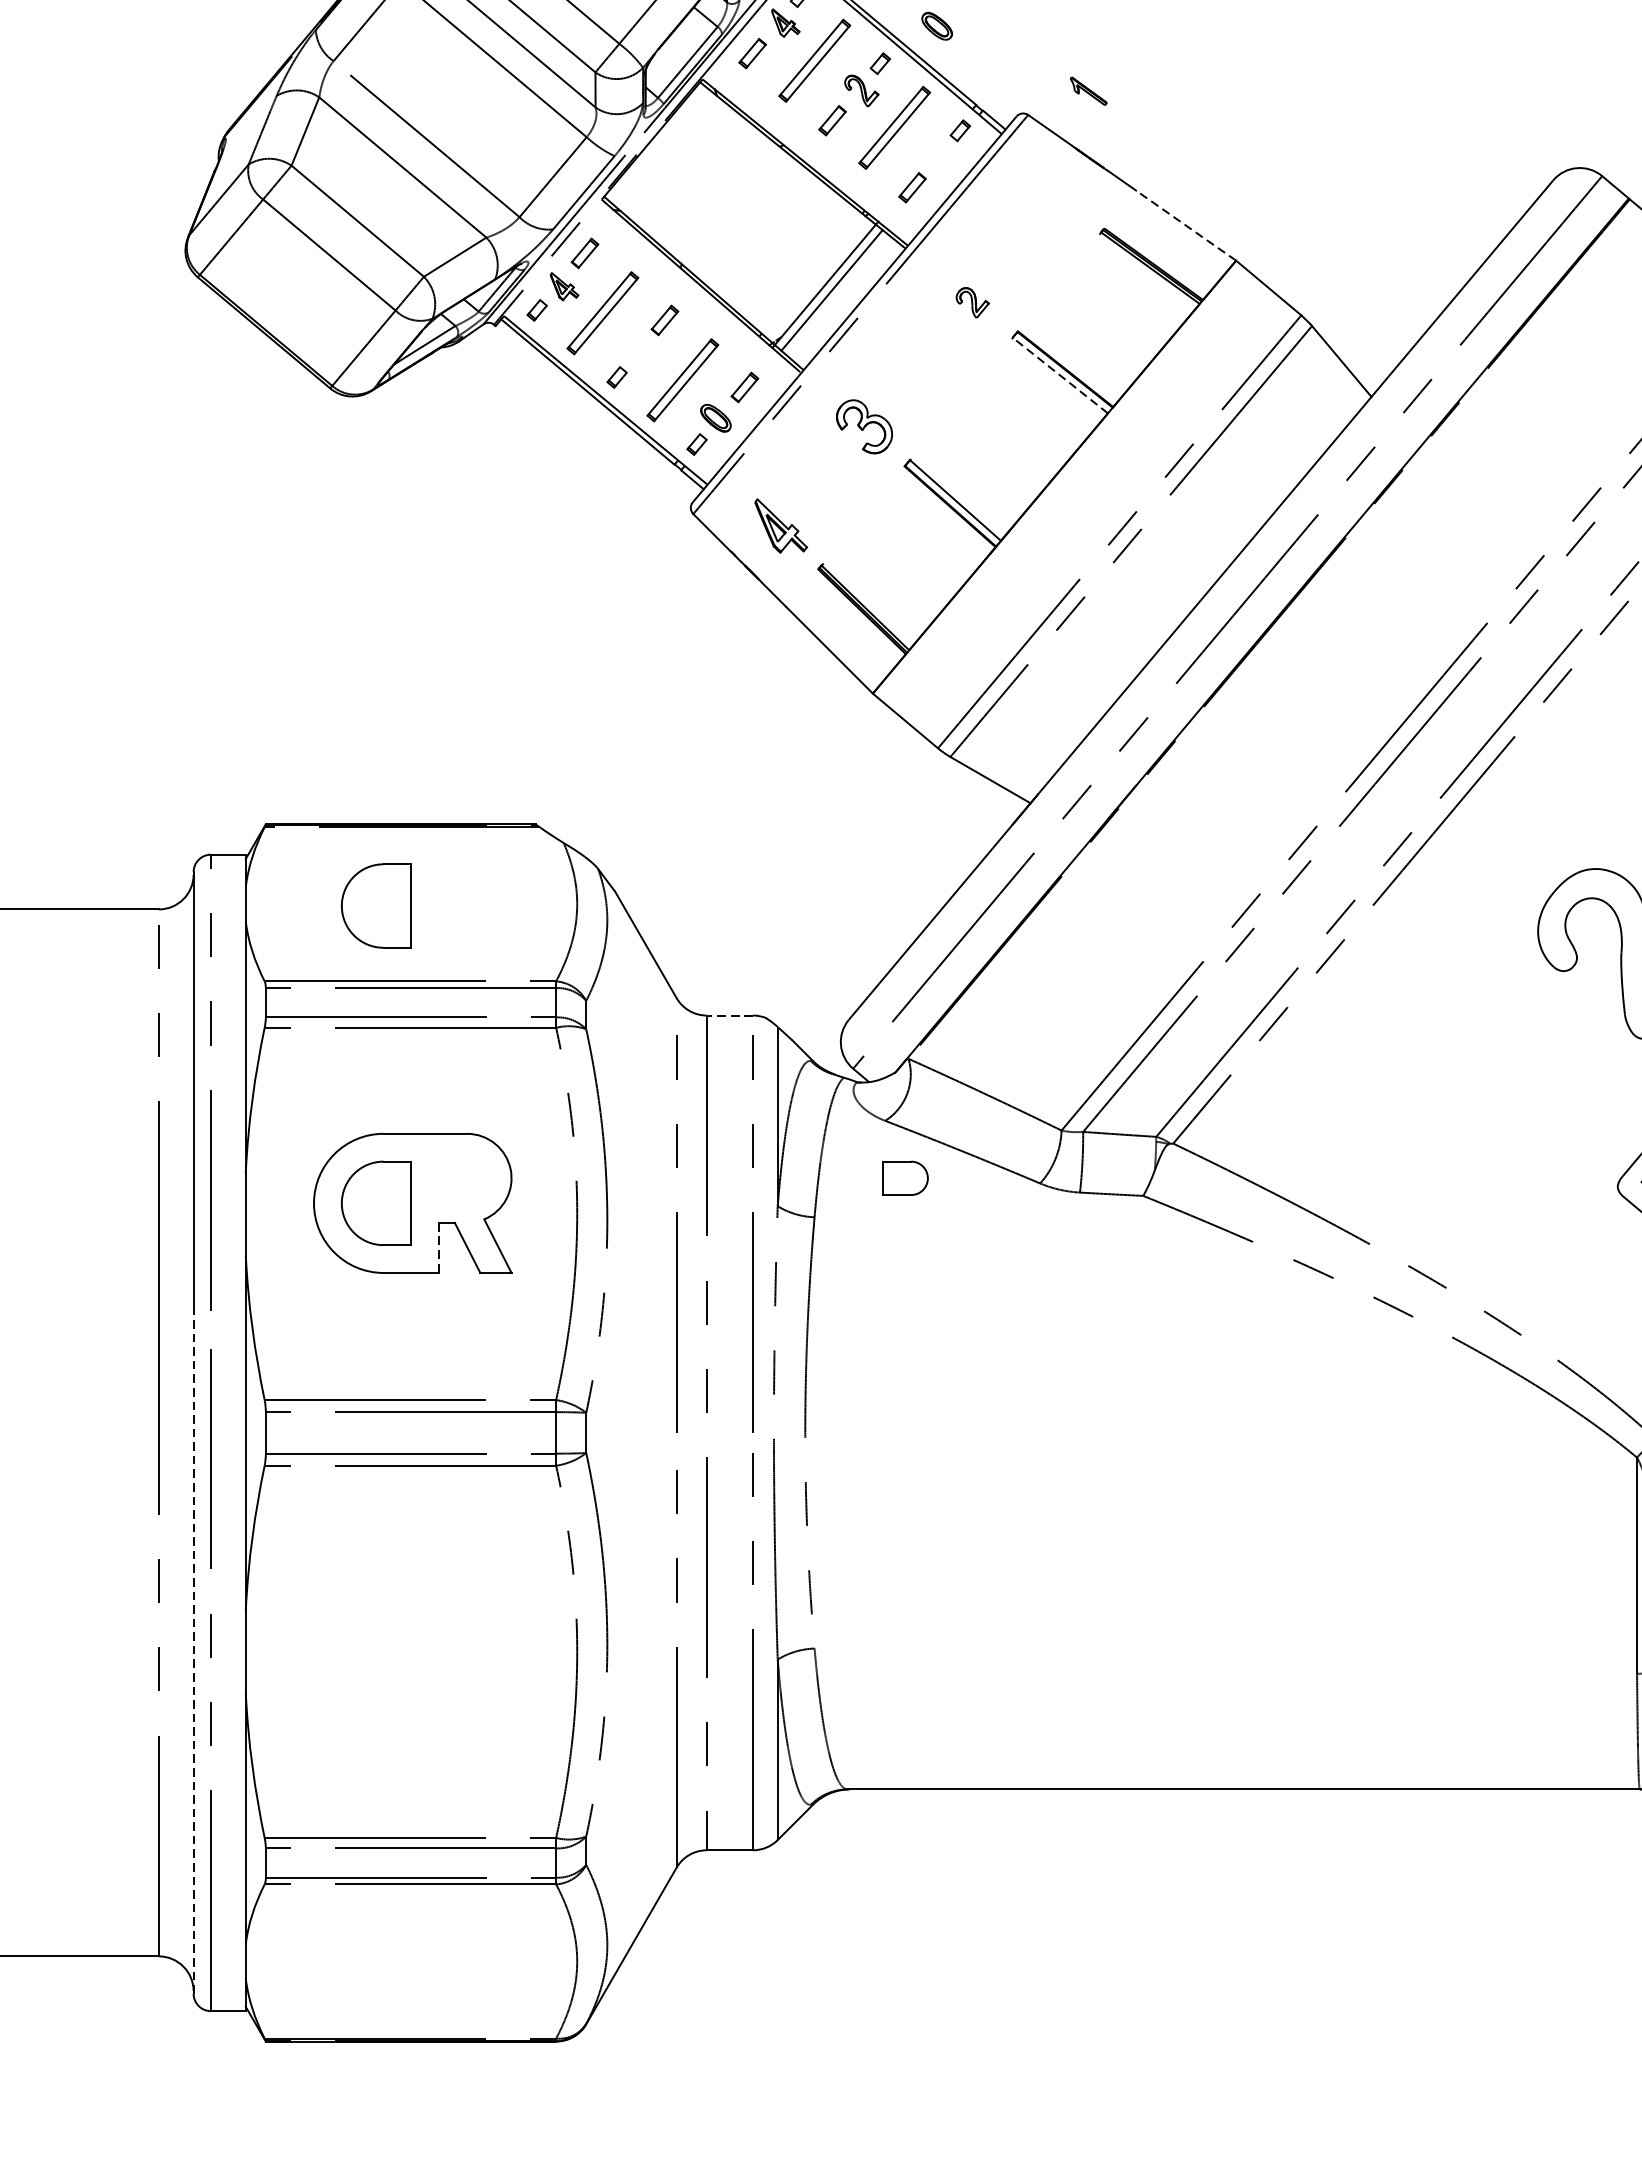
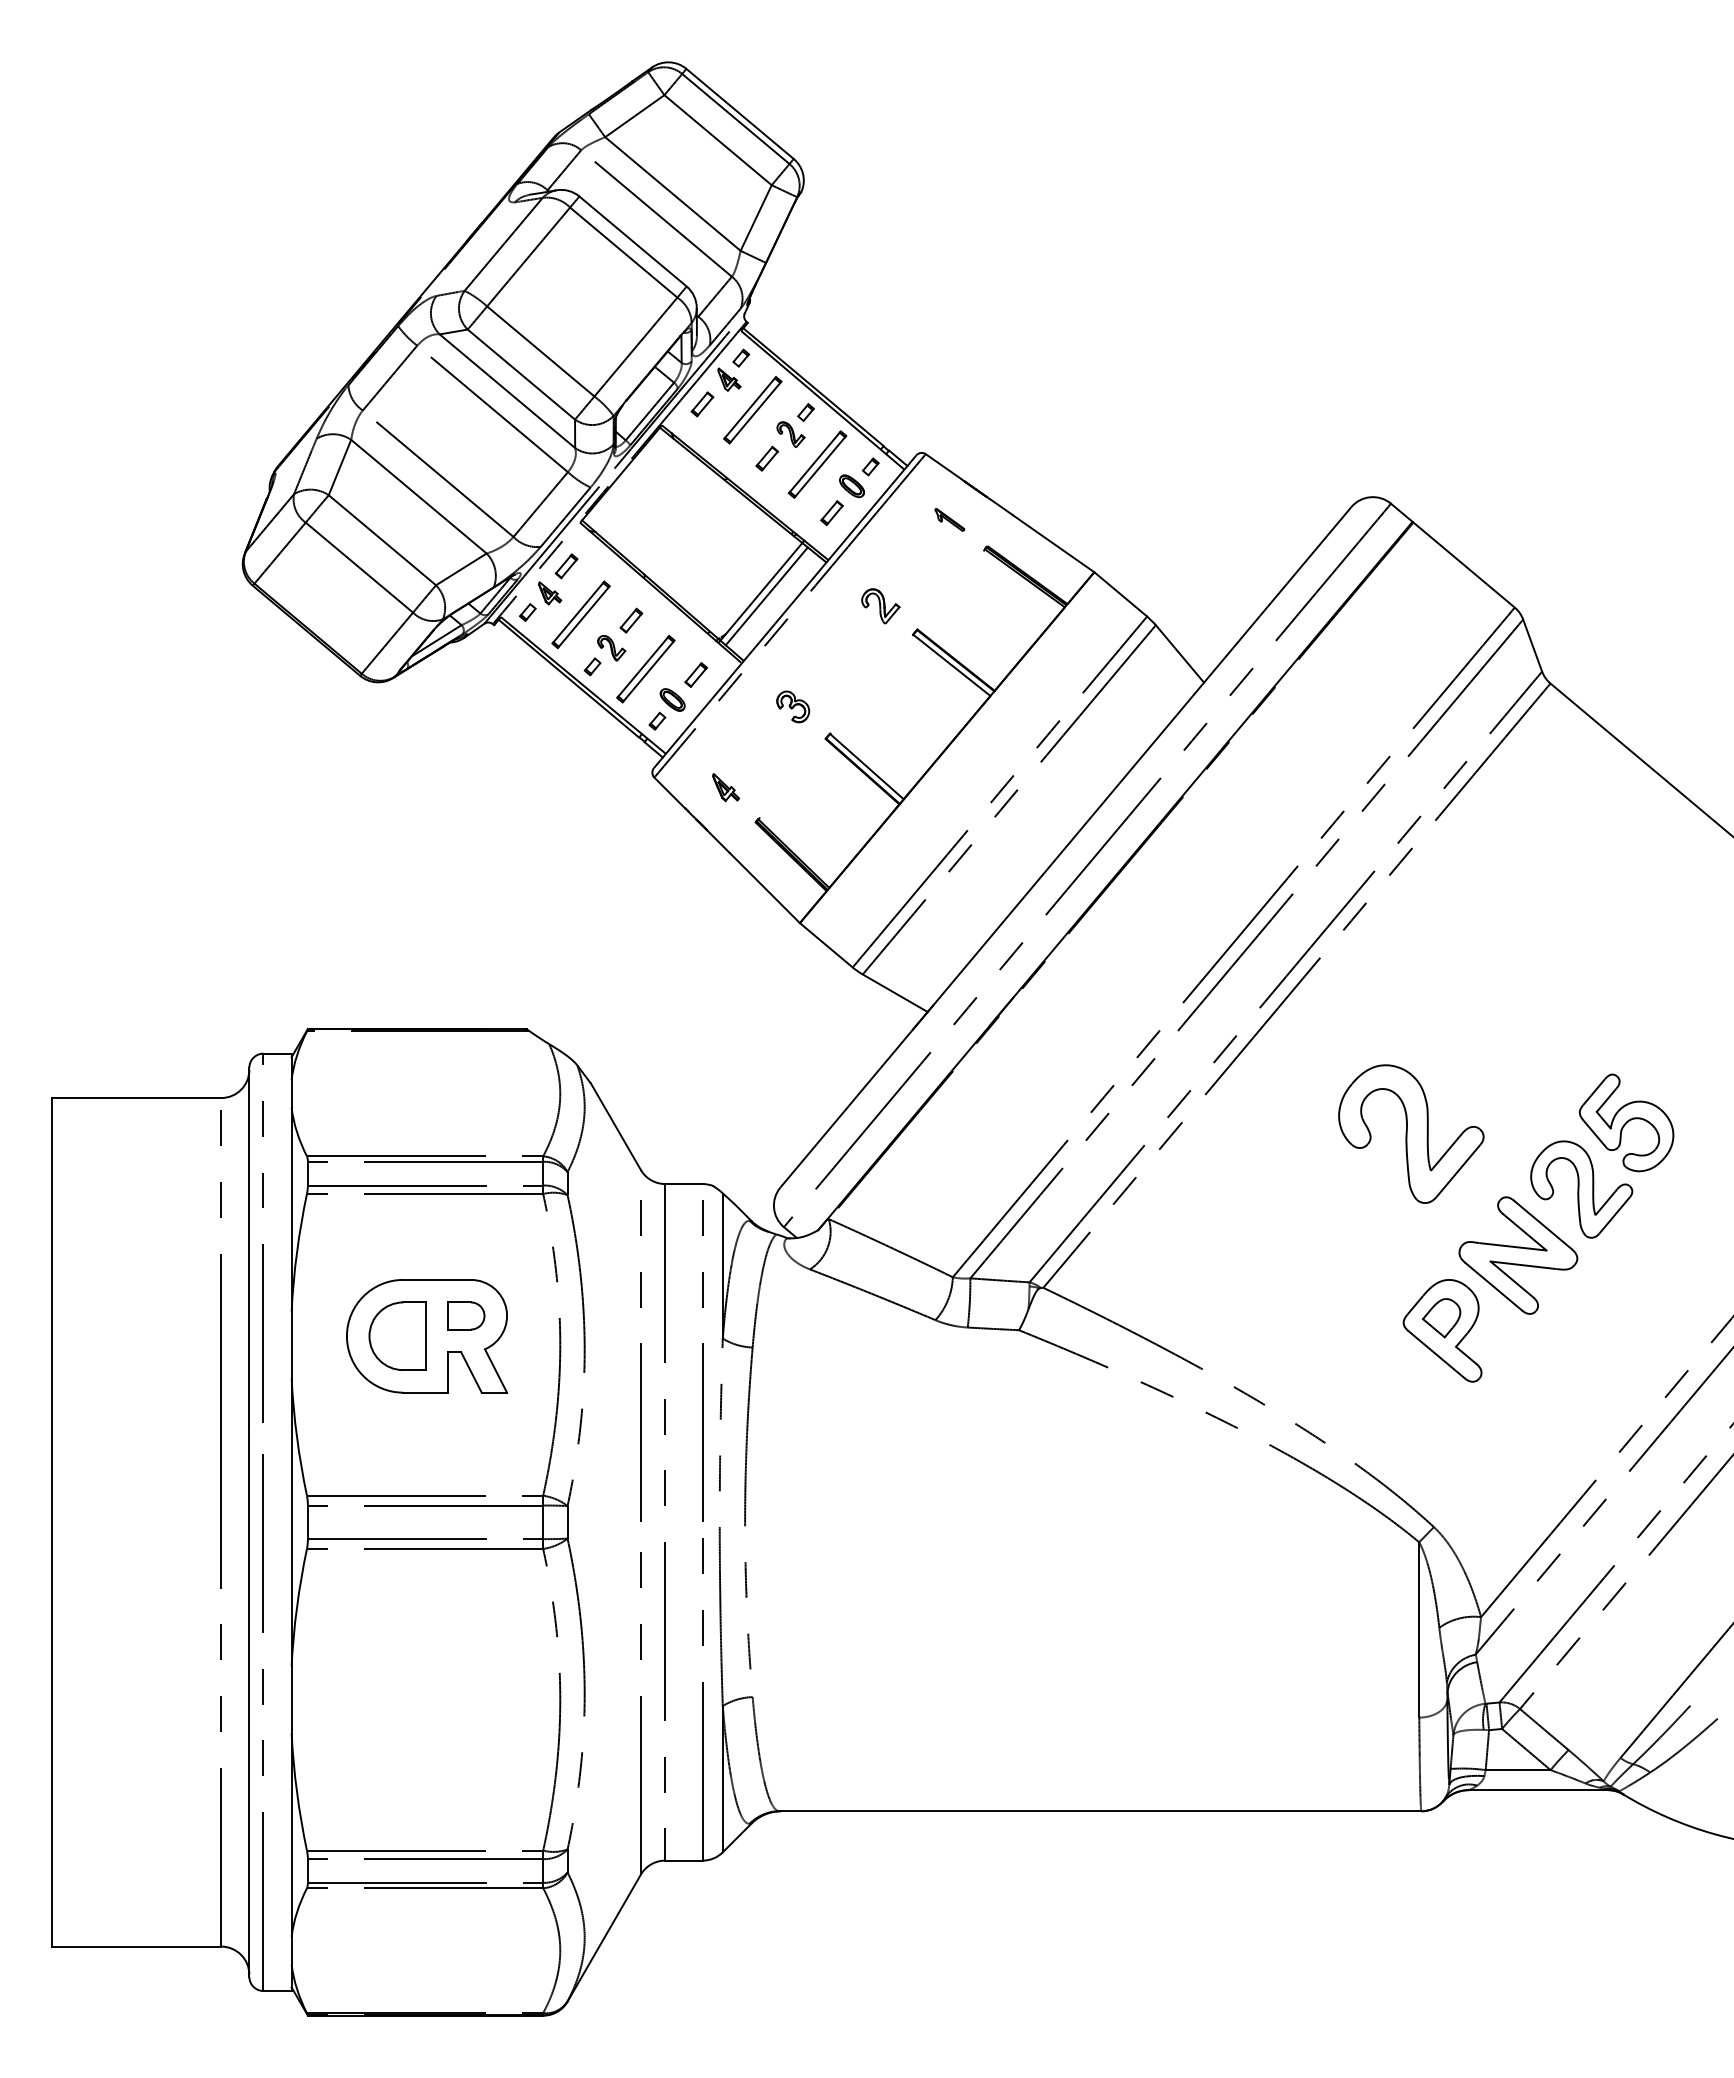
part: (936, 26) -> (851, 486), moved
part: (1088, 90) -> (949, 519), moved
line: (1185, 225) -> (1053, 543), dashed -> solid
part: (972, 302) -> (880, 606), size x1.43
part: (640, 354) -> (611, 648), added
line: (1059, 375) -> (951, 665), dashed -> solid
part: (864, 426) -> (793, 706), size x0.71
part: (782, 526) -> (726, 787), size x0.62
part: (376, 905) -> (397, 1094), removed
line: (730, 1016) -> (684, 1184), dashed -> solid
part: (905, 1177) -> (466, 1315), moved
line: (439, 1248) -> (448, 1372), dashed -> solid
line: (193, 1653) -> (249, 1701), dashed -> solid

